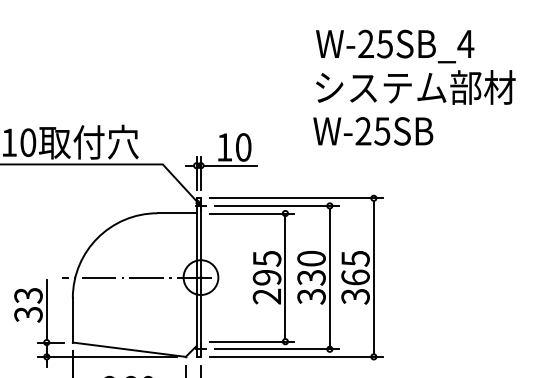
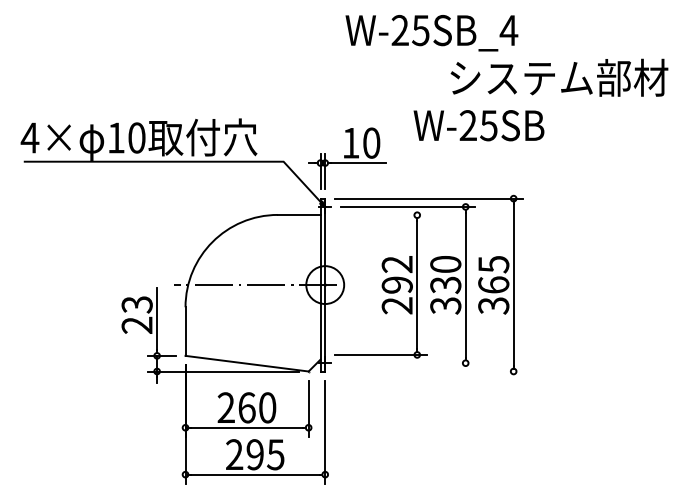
text: (394, 46) -> (431, 33), moved
text: (372, 131) -> (478, 125), moved
line: (251, 213) -> (380, 215), removed
text: (266, 258) -> (396, 264), 295 -> 292
text: (28, 314) -> (137, 325), 33 -> 23
line: (276, 349) -> (407, 363), removed
line: (295, 356) -> (428, 371), removed

